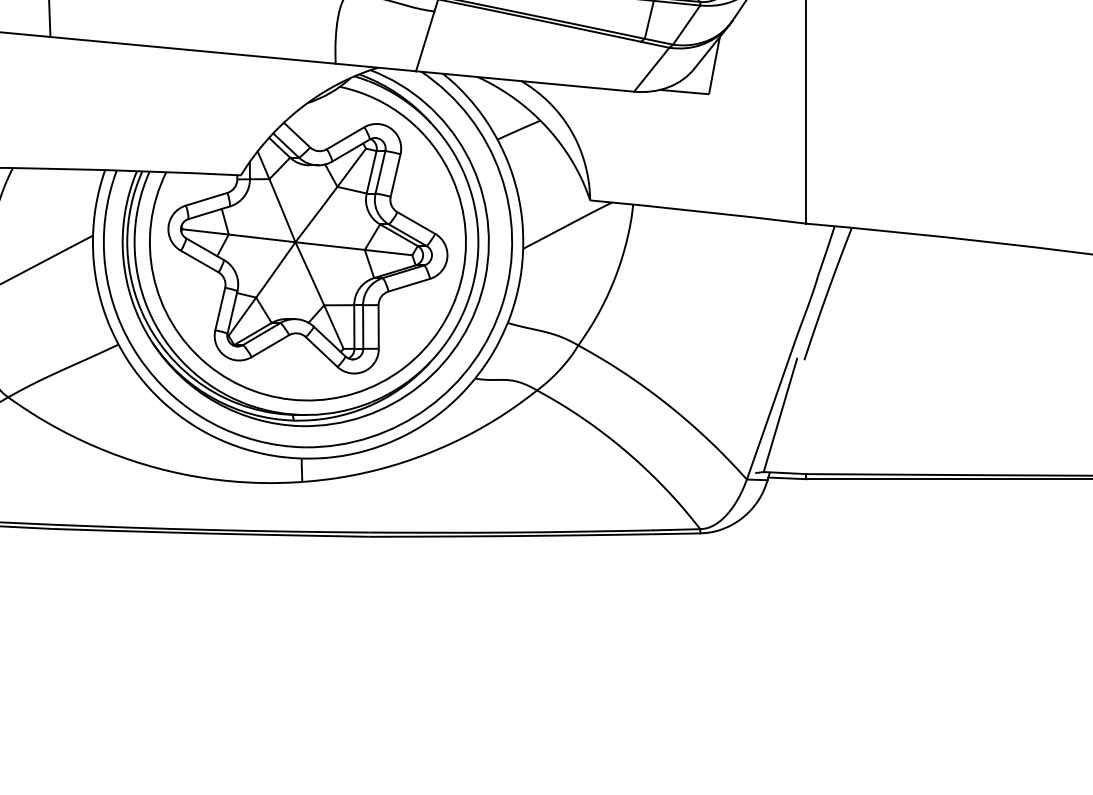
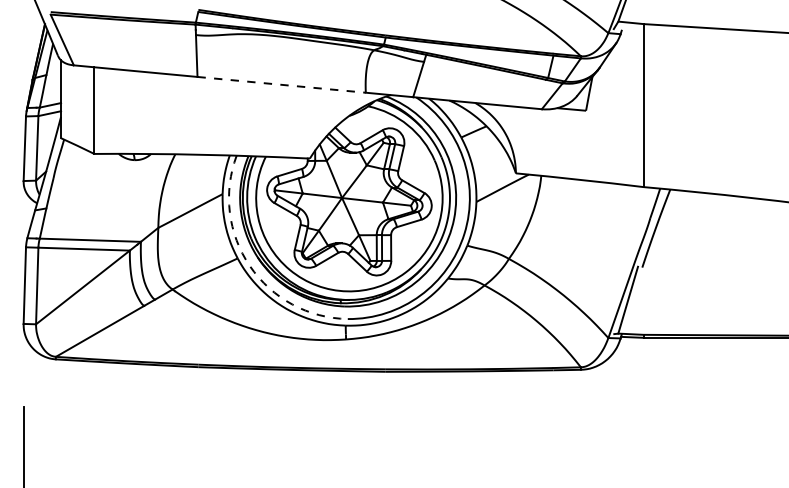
line: (192, 49) -> (281, 84), solid -> dashed
arc: (138, 358) -> (249, 266), solid -> dashed

